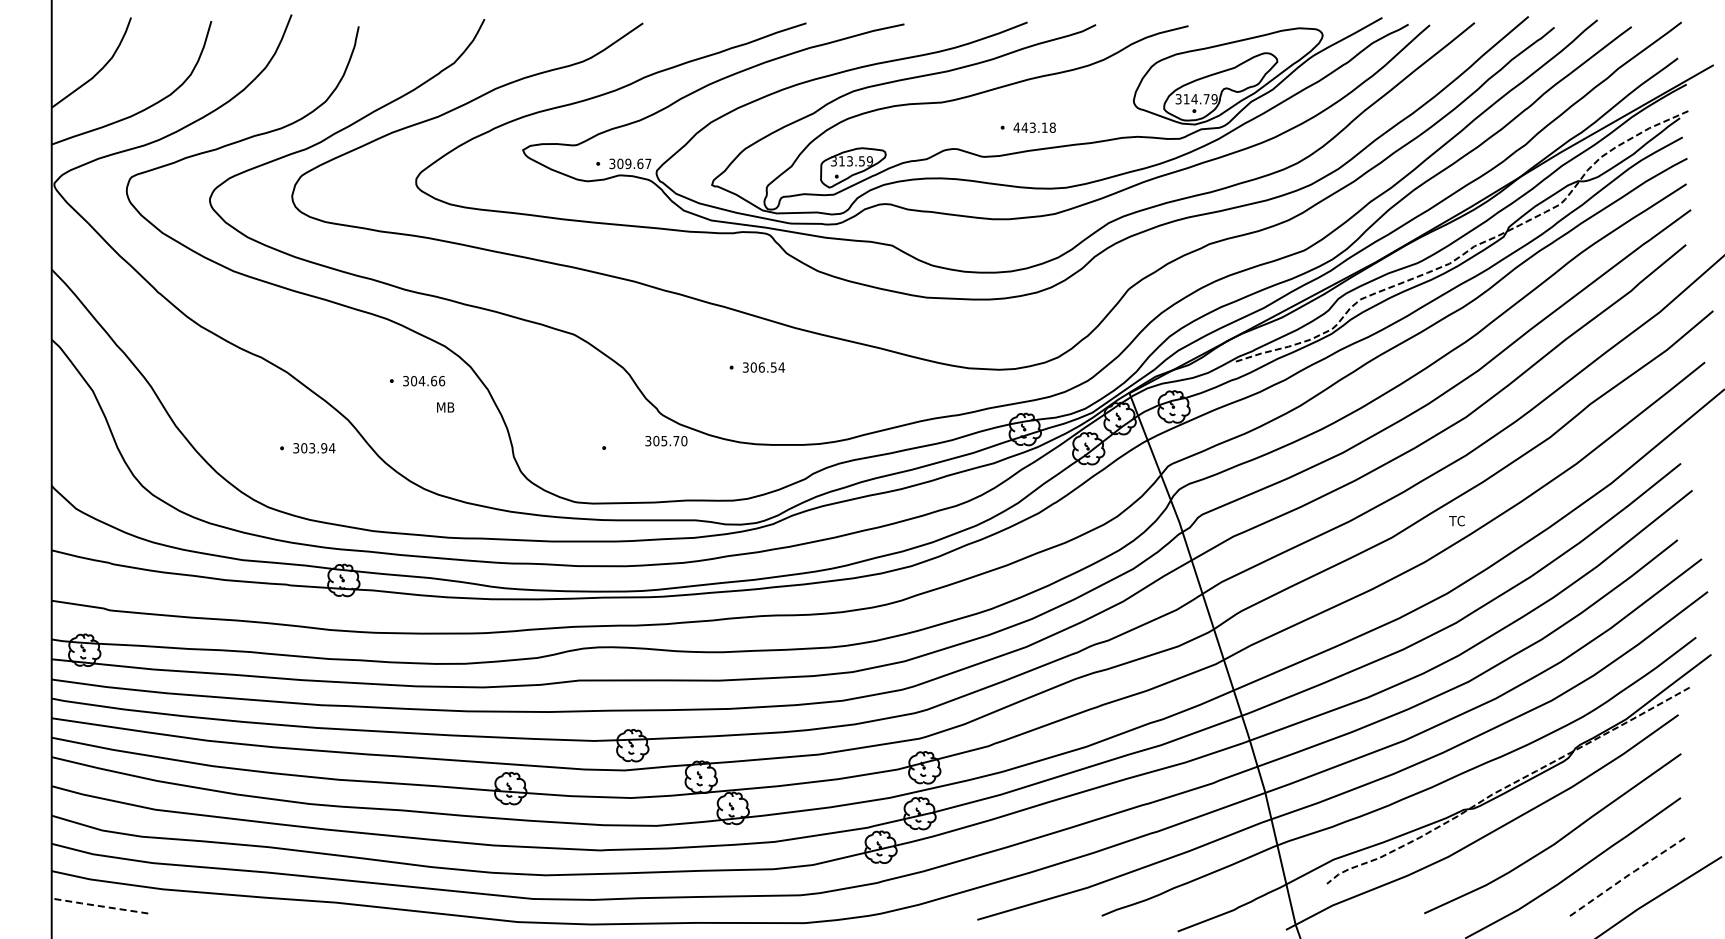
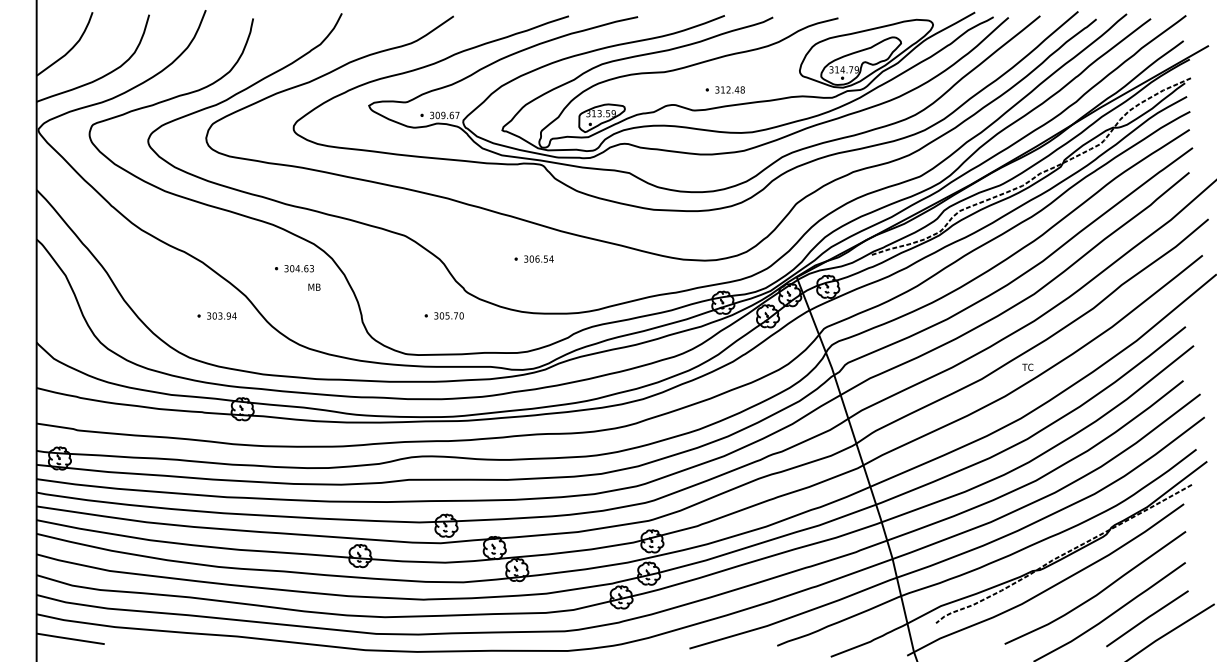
text: (1030, 127) -> (726, 89), 443.18 -> 312.48
text: (442, 380) -> (312, 268), 304.66 -> 304.63
text: (666, 441) -> (449, 316), moved
line: (1627, 876) -> (1148, 618), dashed -> solid
line: (99, 906) -> (70, 639), dashed -> solid

